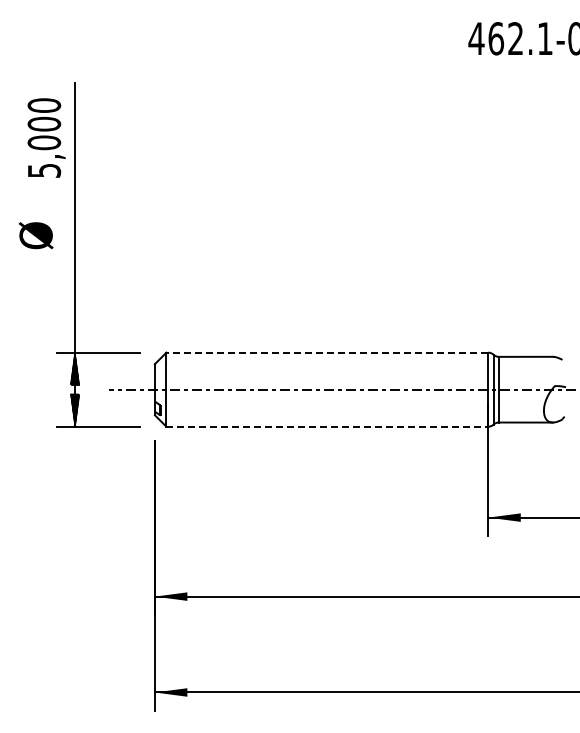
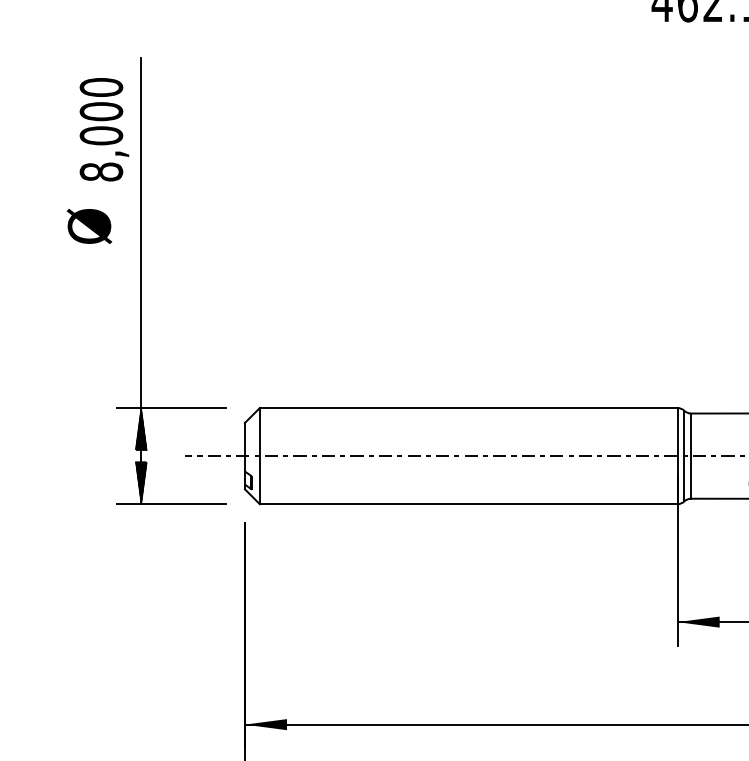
text: (44, 170) -> (101, 171), 5,000 -> 8,000
text: (35, 235) -> (88, 226), moved
line: (327, 352) -> (468, 407), dashed -> solid
line: (327, 426) -> (468, 503), dashed -> solid

